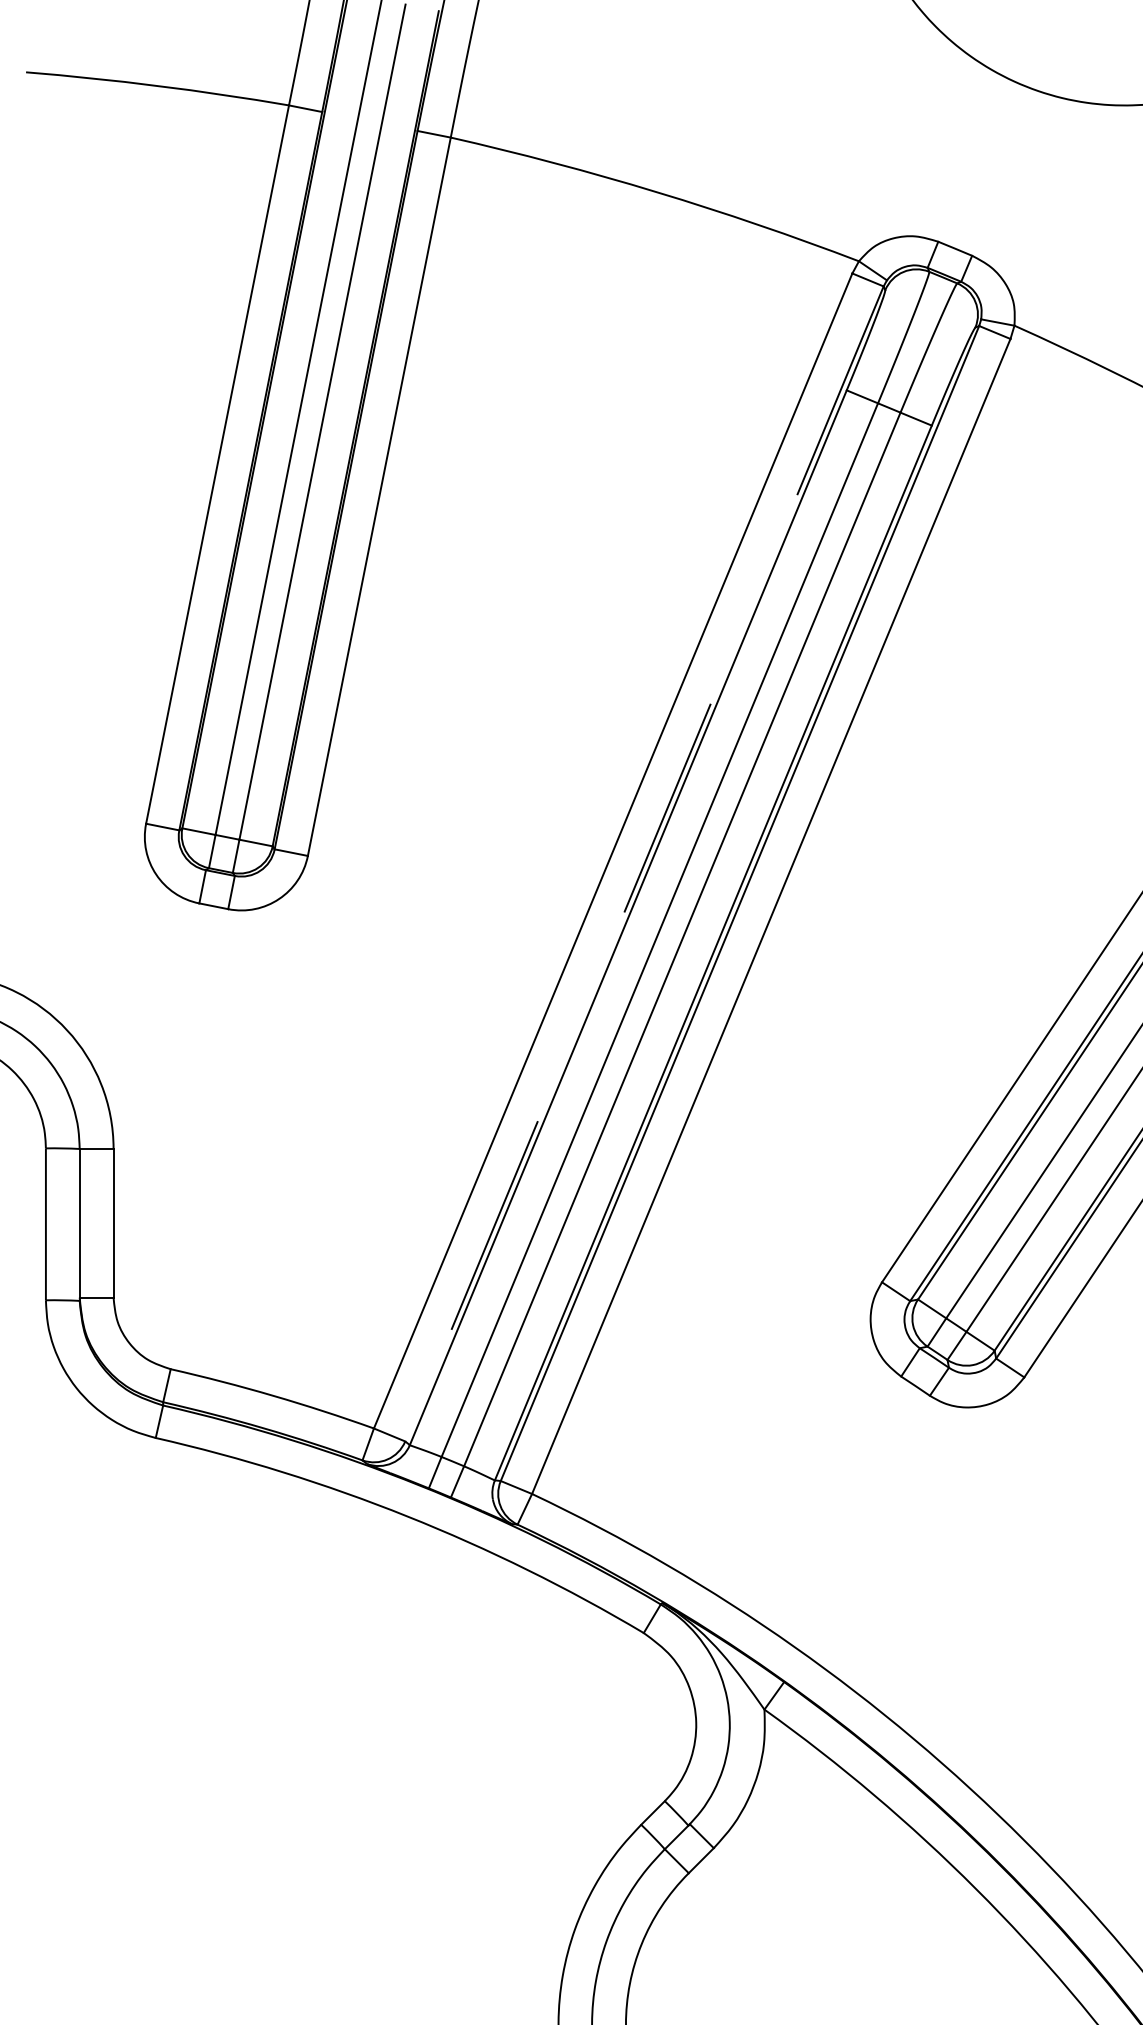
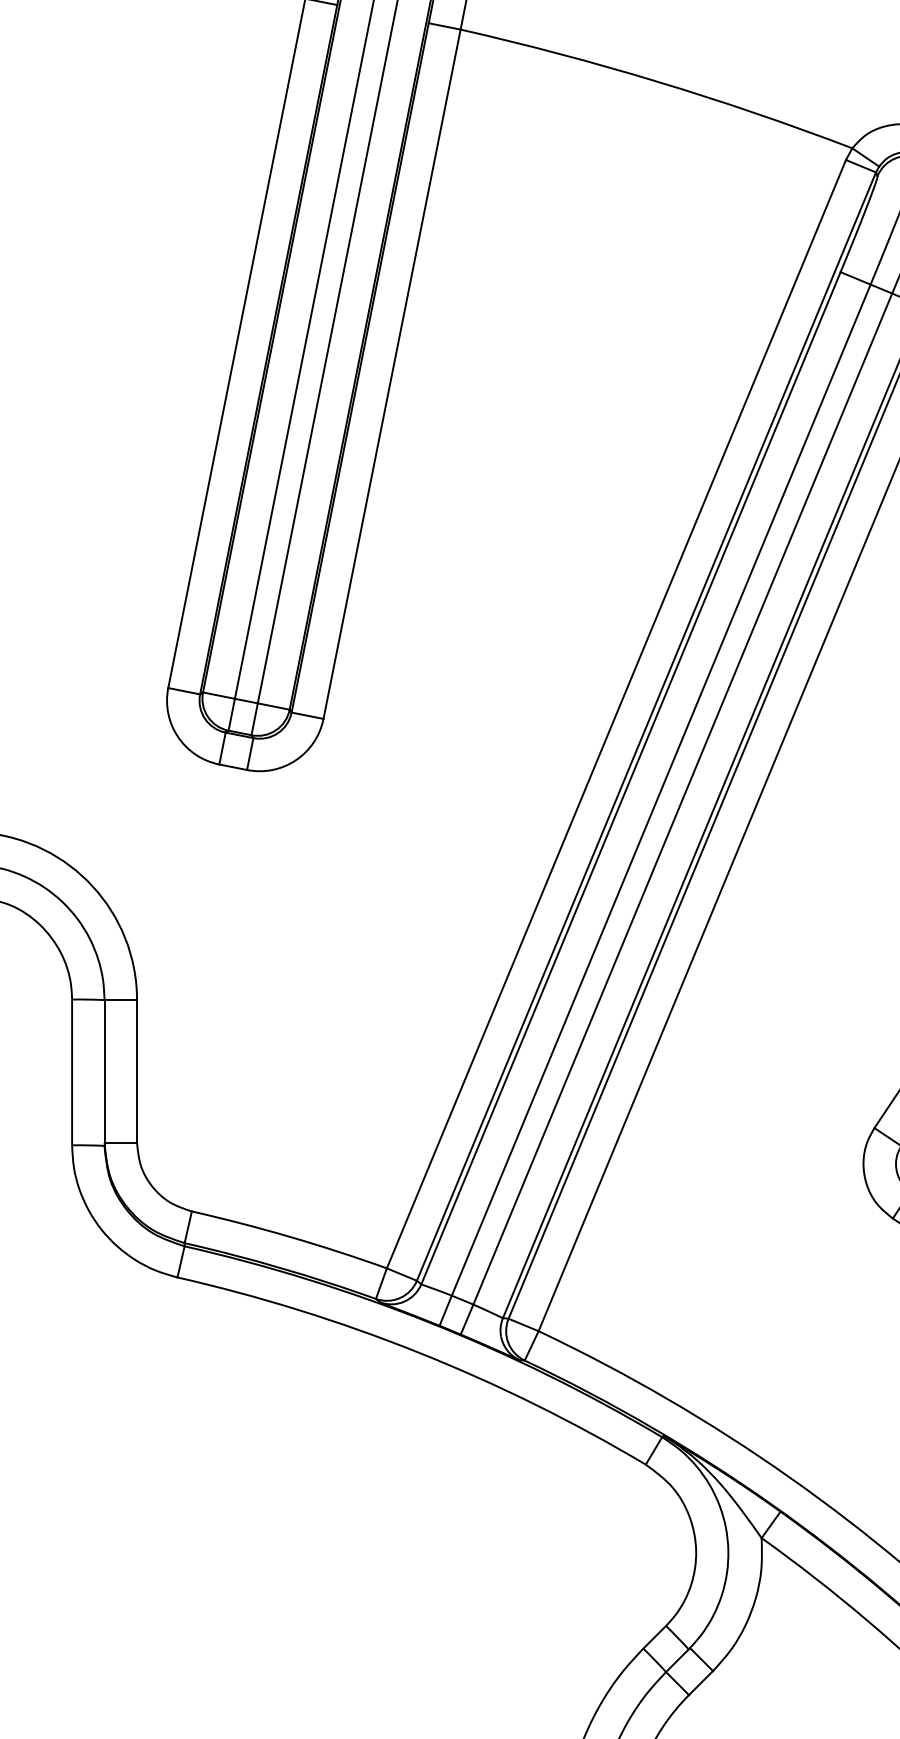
line: (644, 864) -> (646, 727), dashed -> solid

